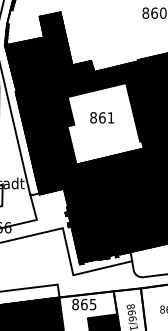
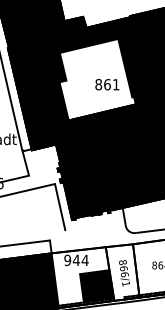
text: (102, 117) -> (107, 84), moved
line: (102, 268) -> (94, 224), removed
text: (84, 304) -> (76, 260), 865 -> 944

